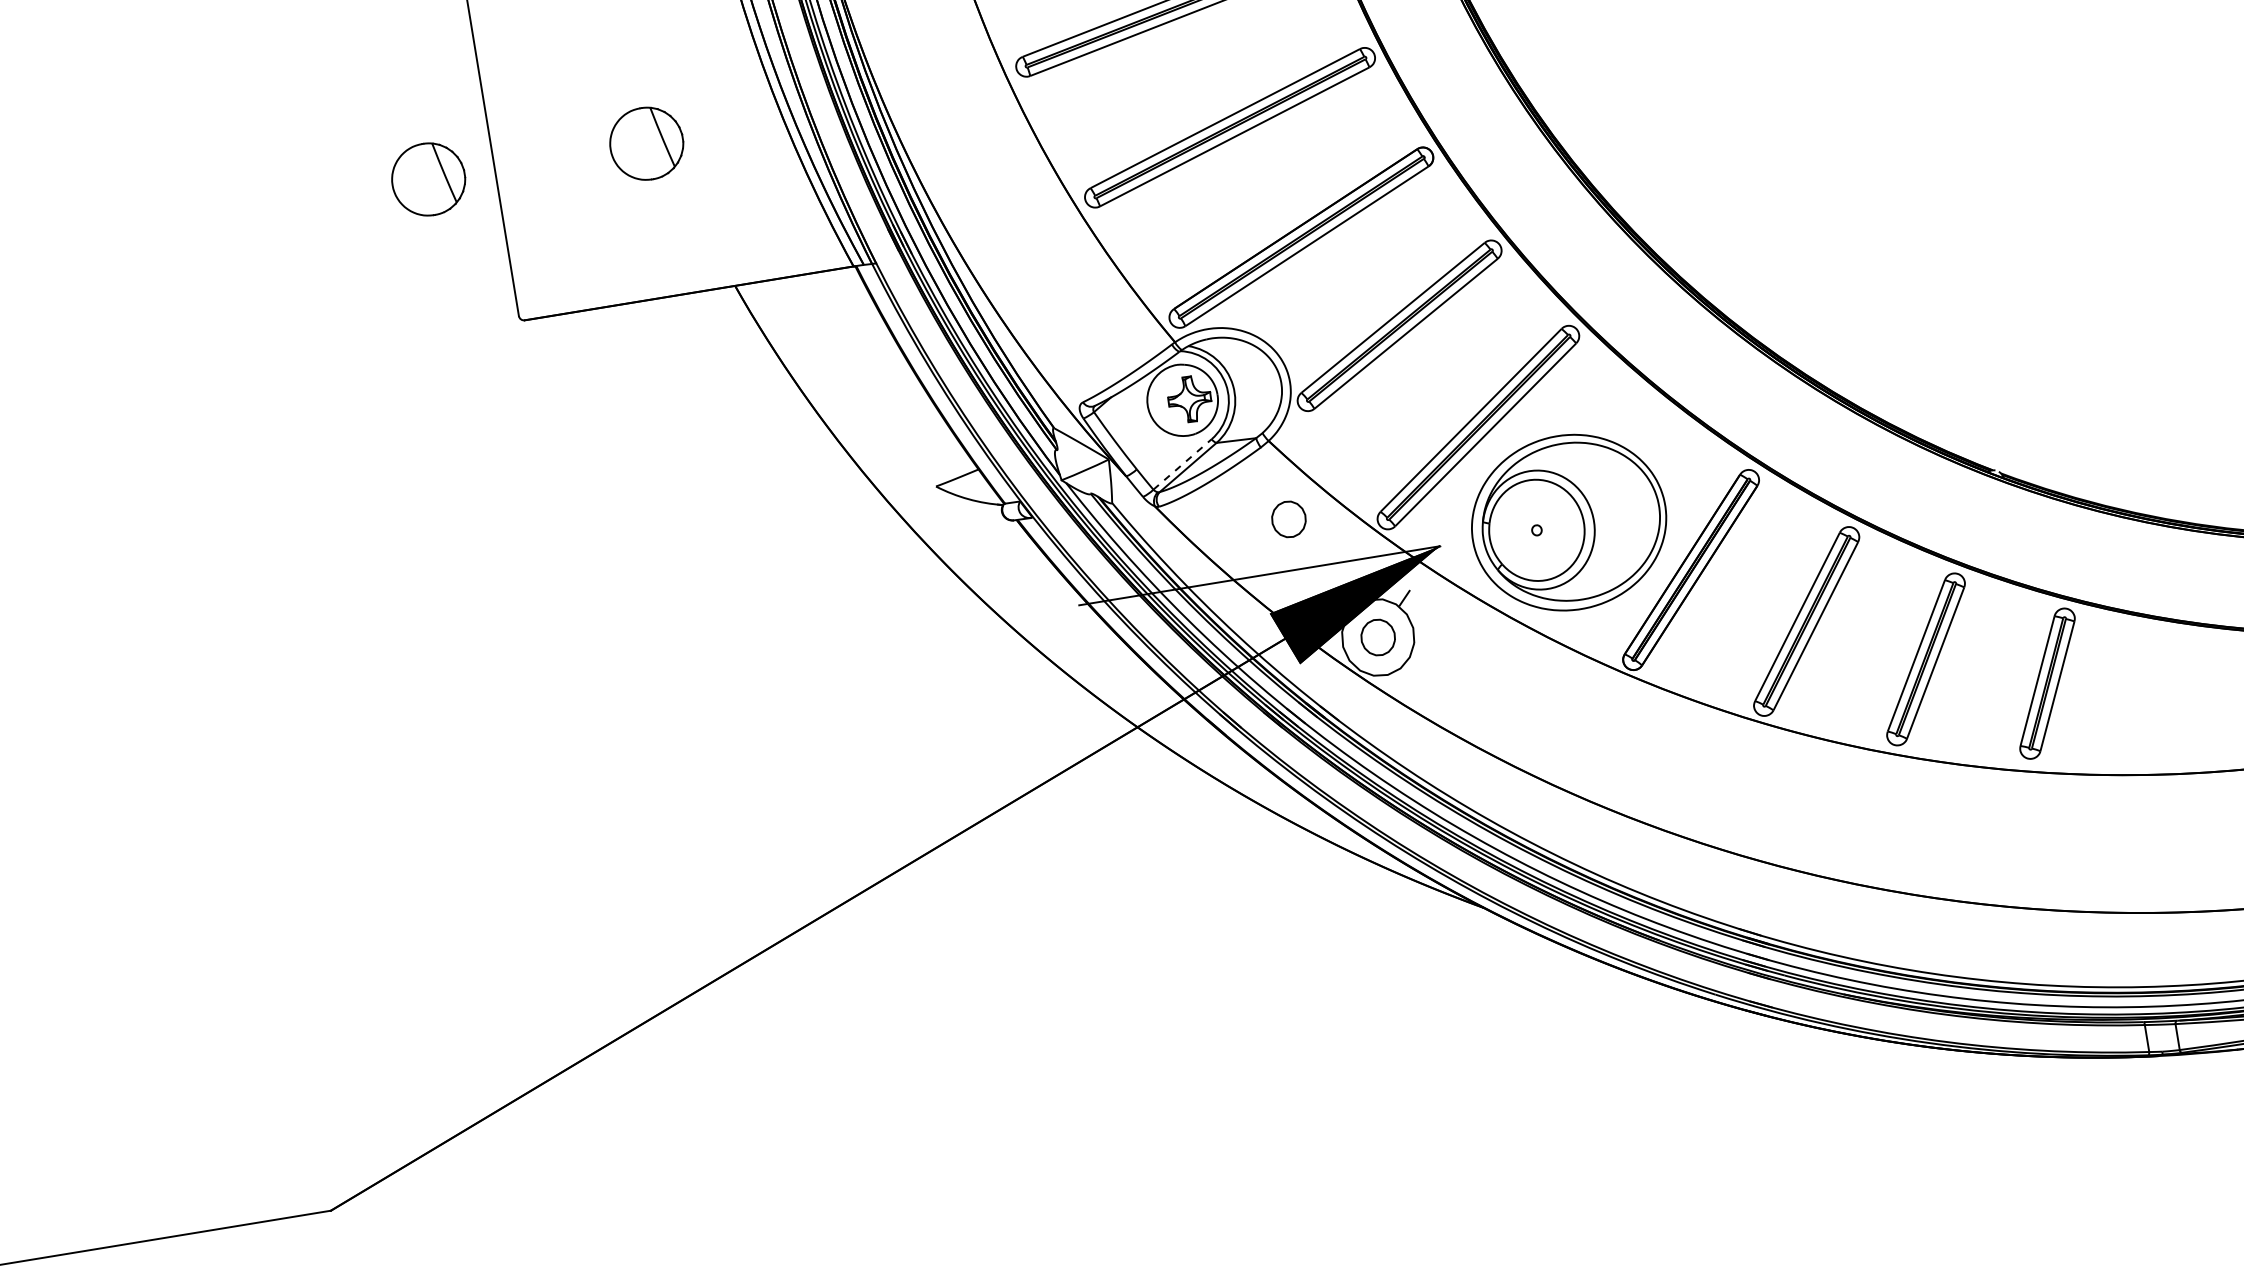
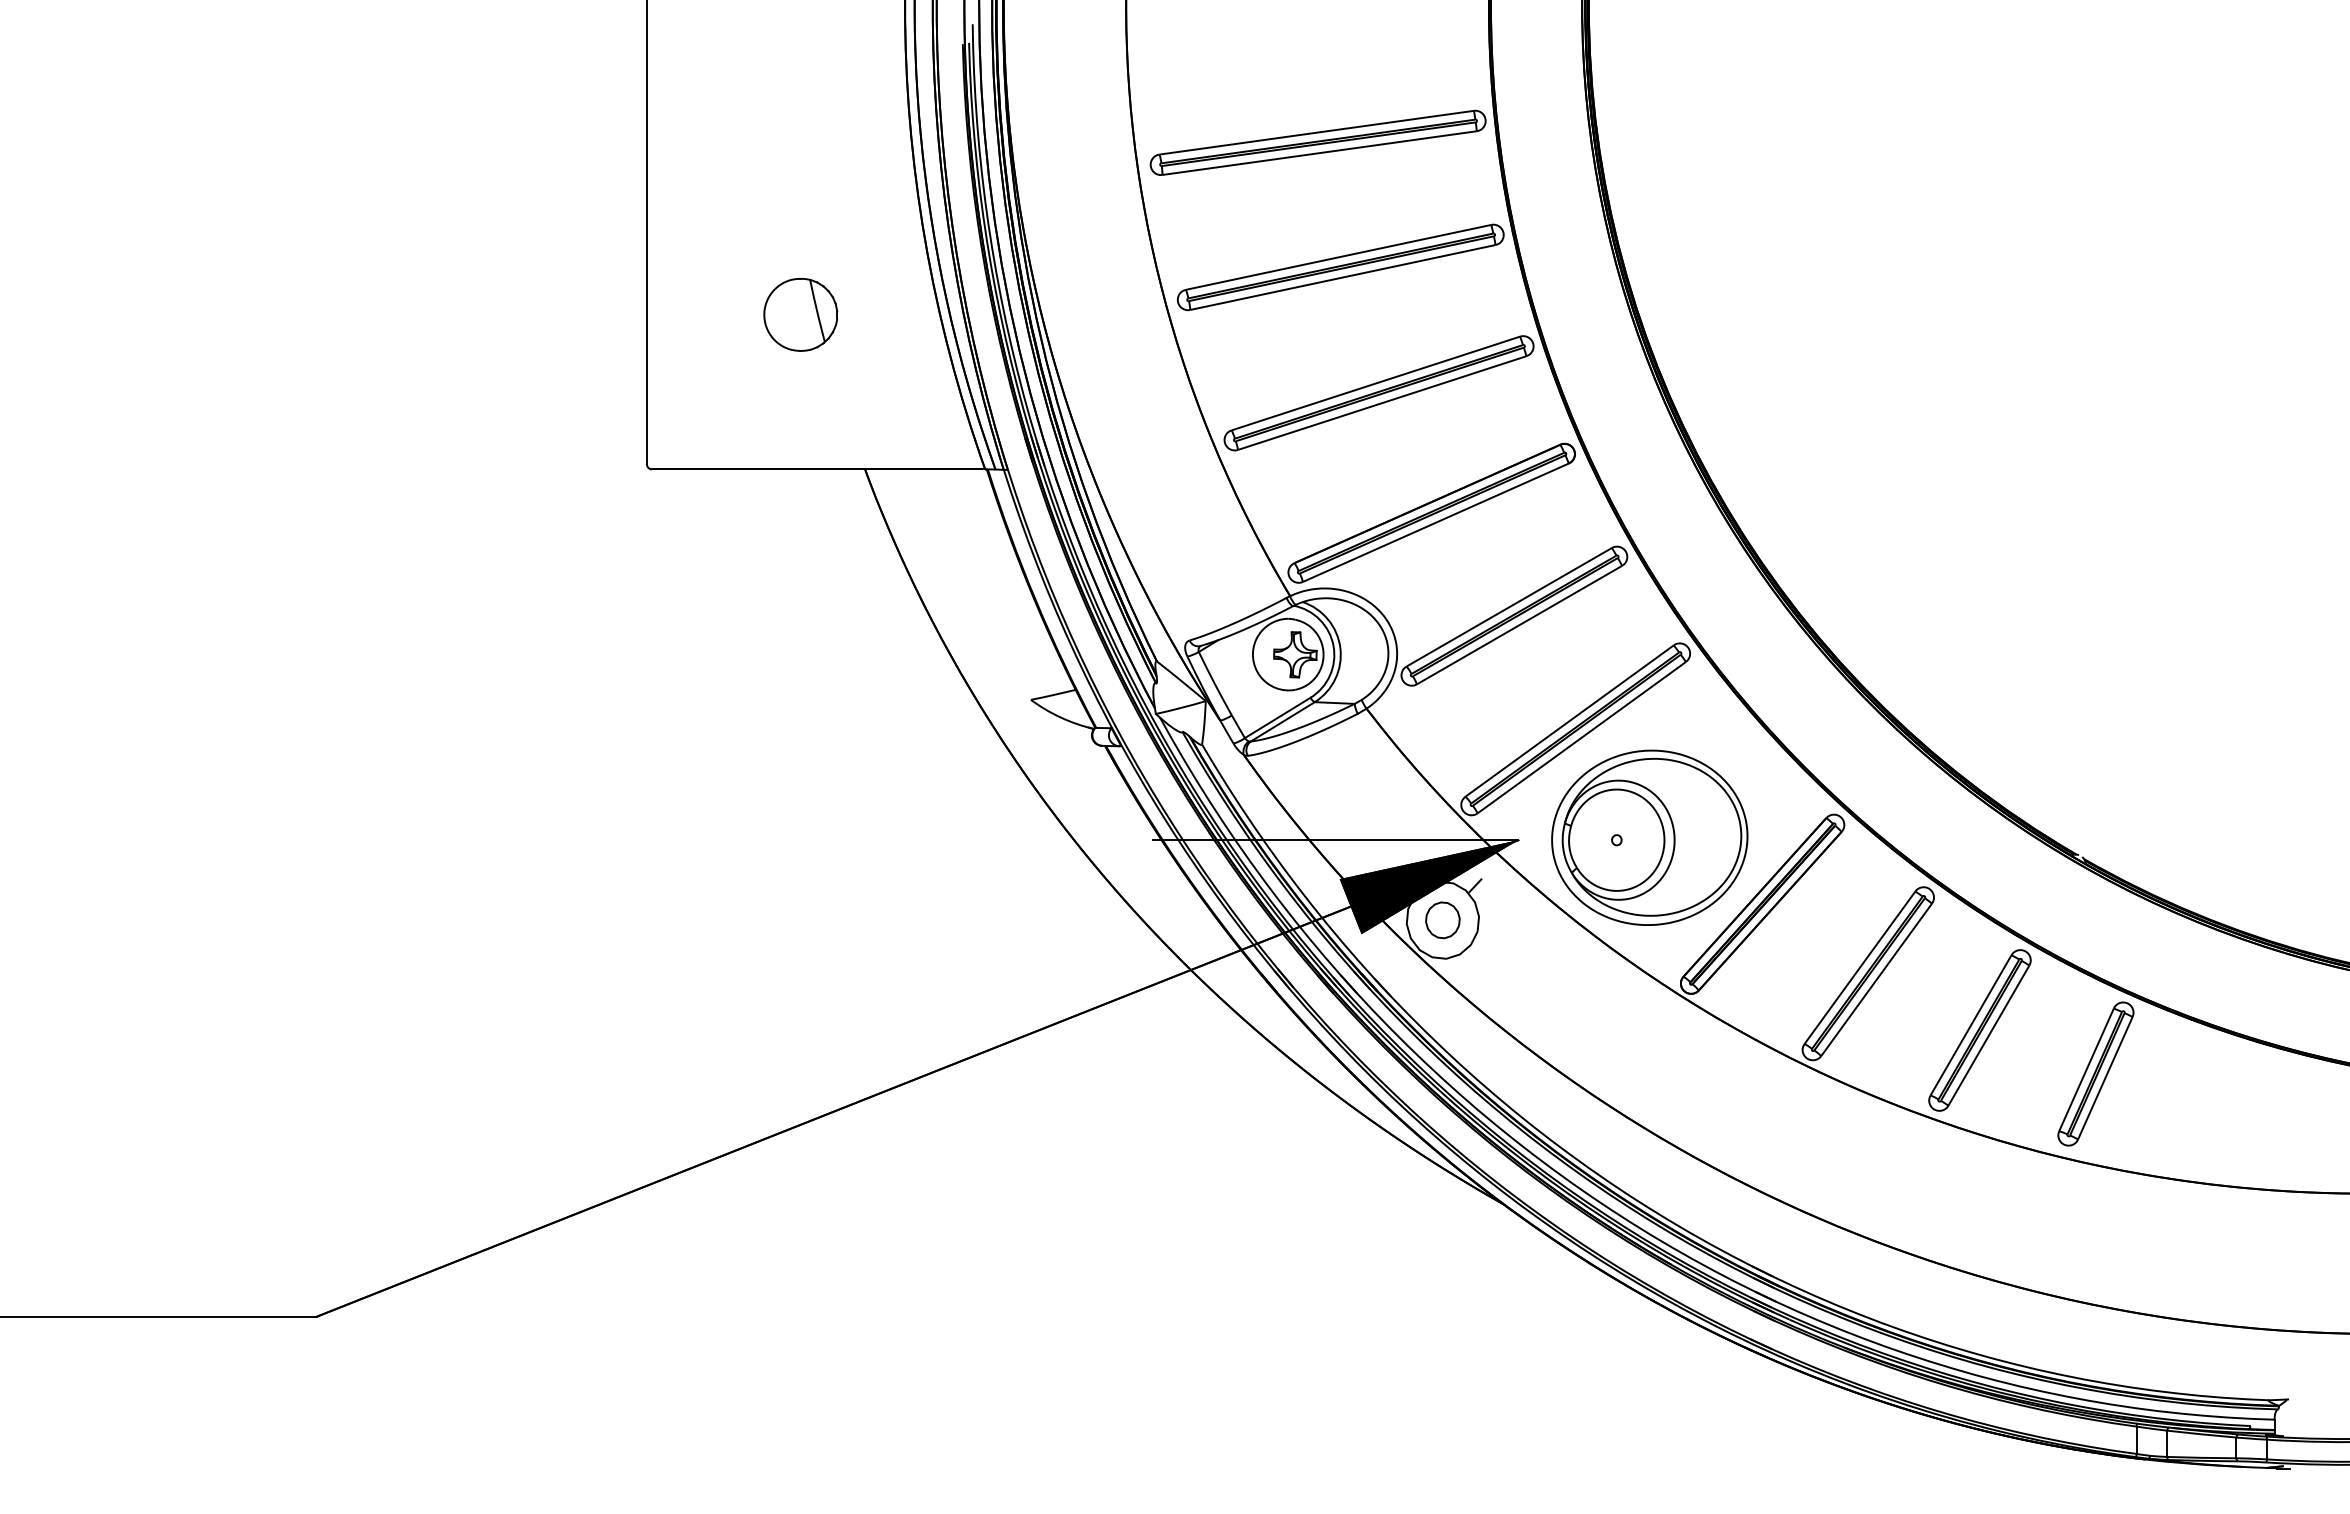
part: (428, 179) -> (579, 314), removed
line: (1182, 464) -> (1277, 717), dashed -> solid
part: (1288, 519) -> (1373, 789), removed

